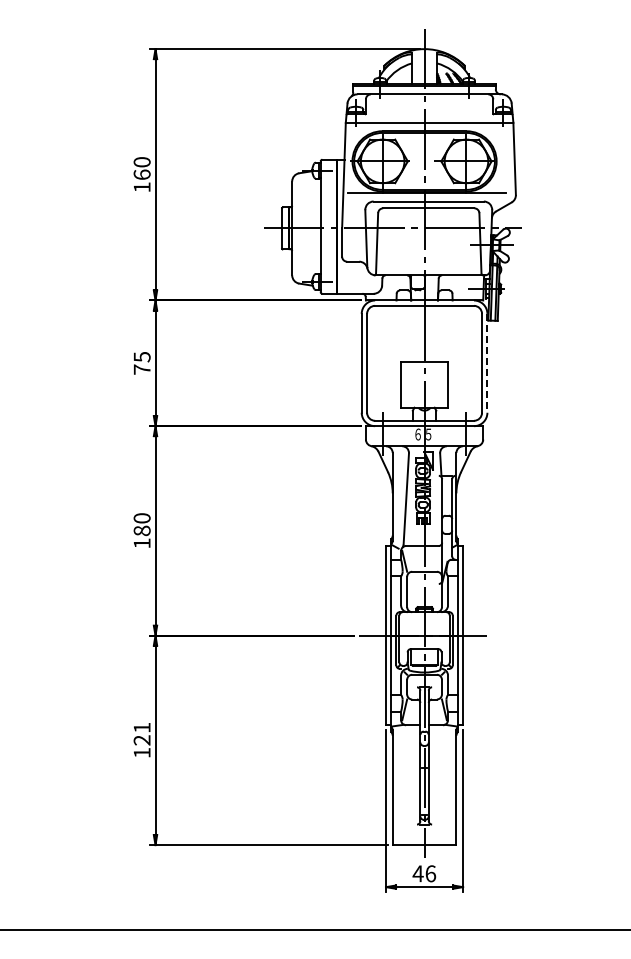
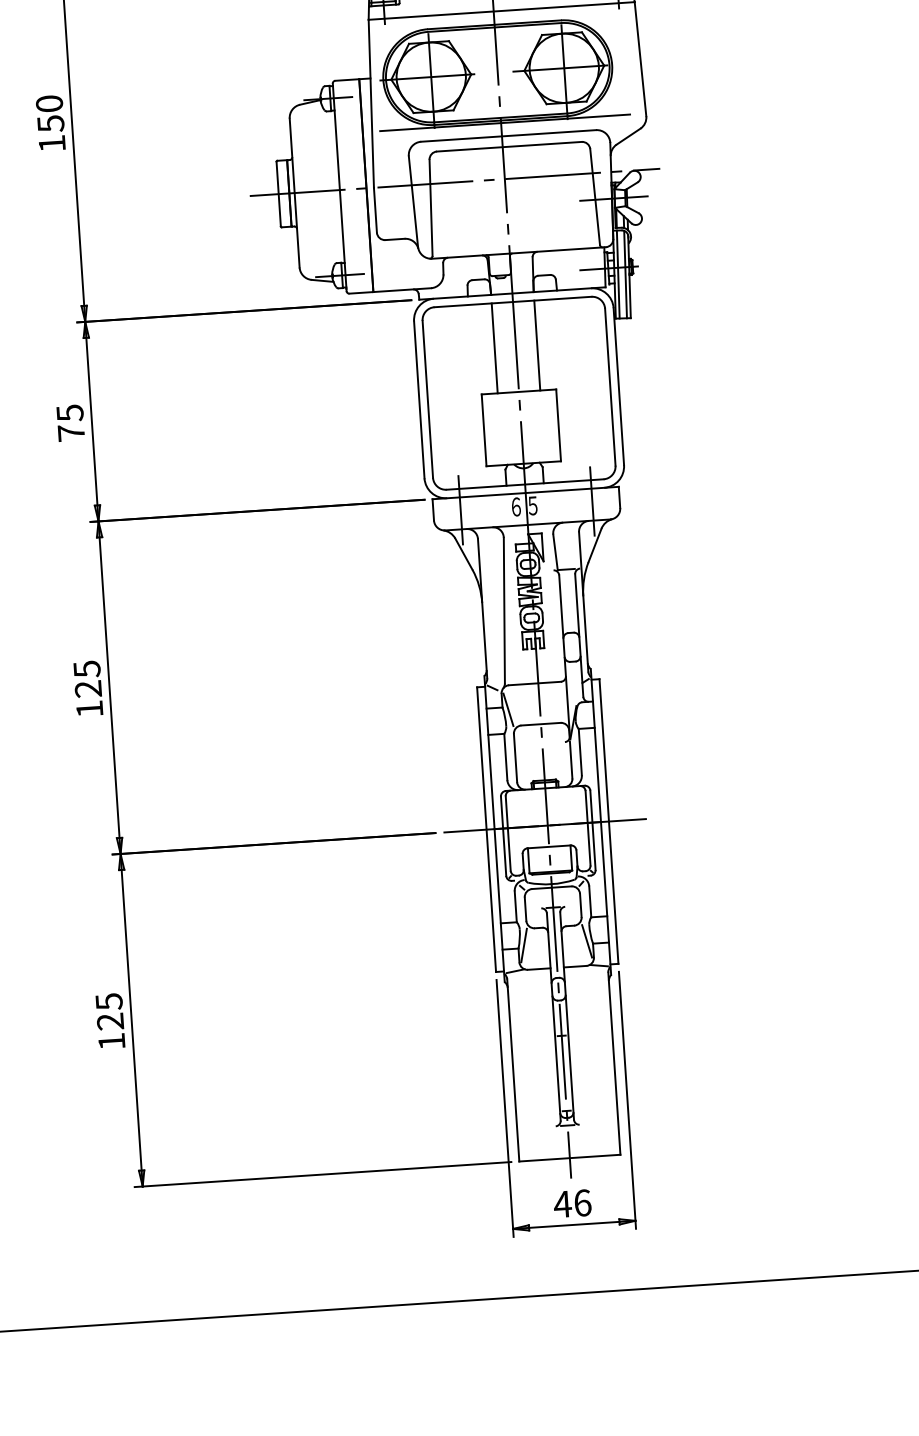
text: (141, 174) -> (49, 123), 160 -> 150
line: (411, 333) -> (495, 347), added
line: (437, 333) -> (536, 344), added
line: (487, 363) -> (618, 386), dashed -> solid
text: (141, 524) -> (86, 678), 180 -> 125
text: (141, 727) -> (108, 1001), 121 -> 125

